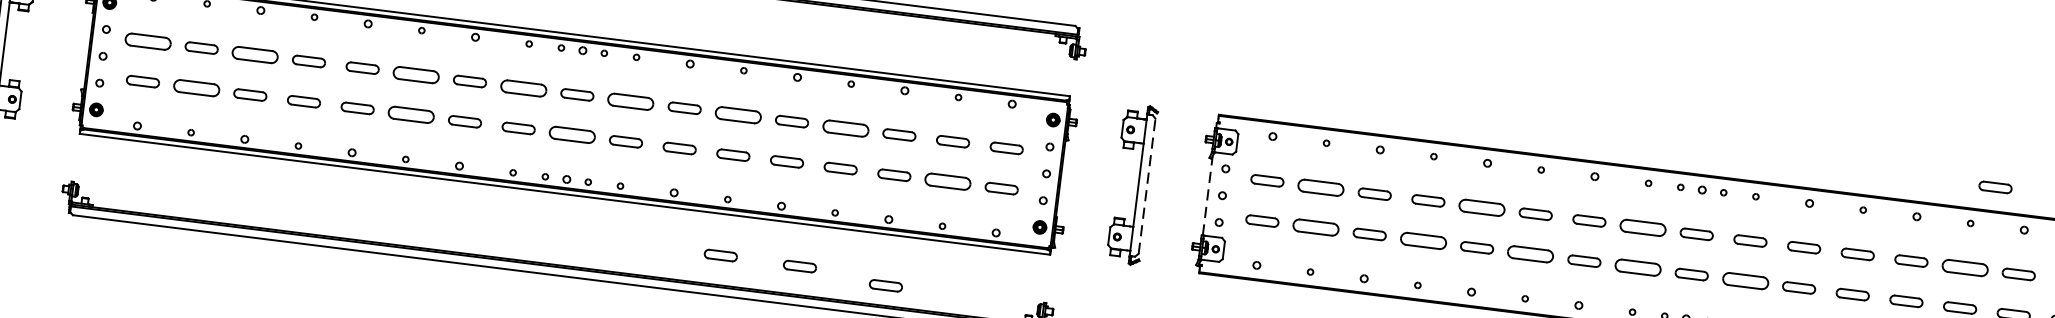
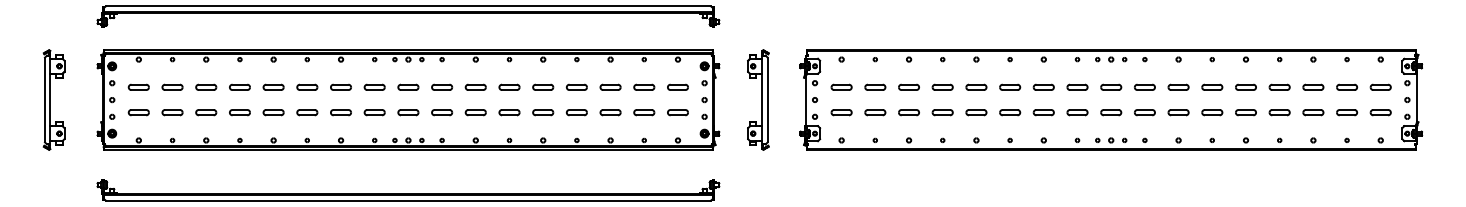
part: (147, 39) -> (138, 86), size x0.71
part: (255, 53) -> (206, 86), size x0.71
part: (416, 73) -> (307, 86), size x0.71
part: (523, 86) -> (374, 86), size x0.71
part: (196, 88) -> (172, 112), size x0.71
part: (631, 100) -> (442, 86), size x0.71
part: (738, 113) -> (509, 86), size x0.71
part: (411, 114) -> (307, 112), size x0.71
part: (845, 126) -> (576, 86), size x0.71
part: (572, 134) -> (408, 112), size x0.71
part: (948, 181) -> (644, 112), size x0.71
line: (1146, 185) -> (767, 99), dashed -> solid
part: (1321, 186) -> (875, 86), size x0.71
part: (1996, 186) -> (1292, 34), removed
line: (1207, 196) -> (805, 101), dashed -> solid
part: (1482, 206) -> (976, 86), size x0.71
part: (1643, 226) -> (1077, 86), size x0.71
part: (1316, 227) -> (875, 112), size x0.71
part: (1423, 240) -> (942, 112), size x0.71
part: (1531, 254) -> (1010, 112), size x0.71
part: (720, 255) -> (509, 175), removed
part: (800, 265) -> (559, 175), removed
part: (1964, 266) -> (1279, 86), size x0.71
part: (1638, 267) -> (1077, 112), size x0.71
part: (1744, 280) -> (1144, 112), size x0.71
part: (885, 285) -> (613, 181), removed

